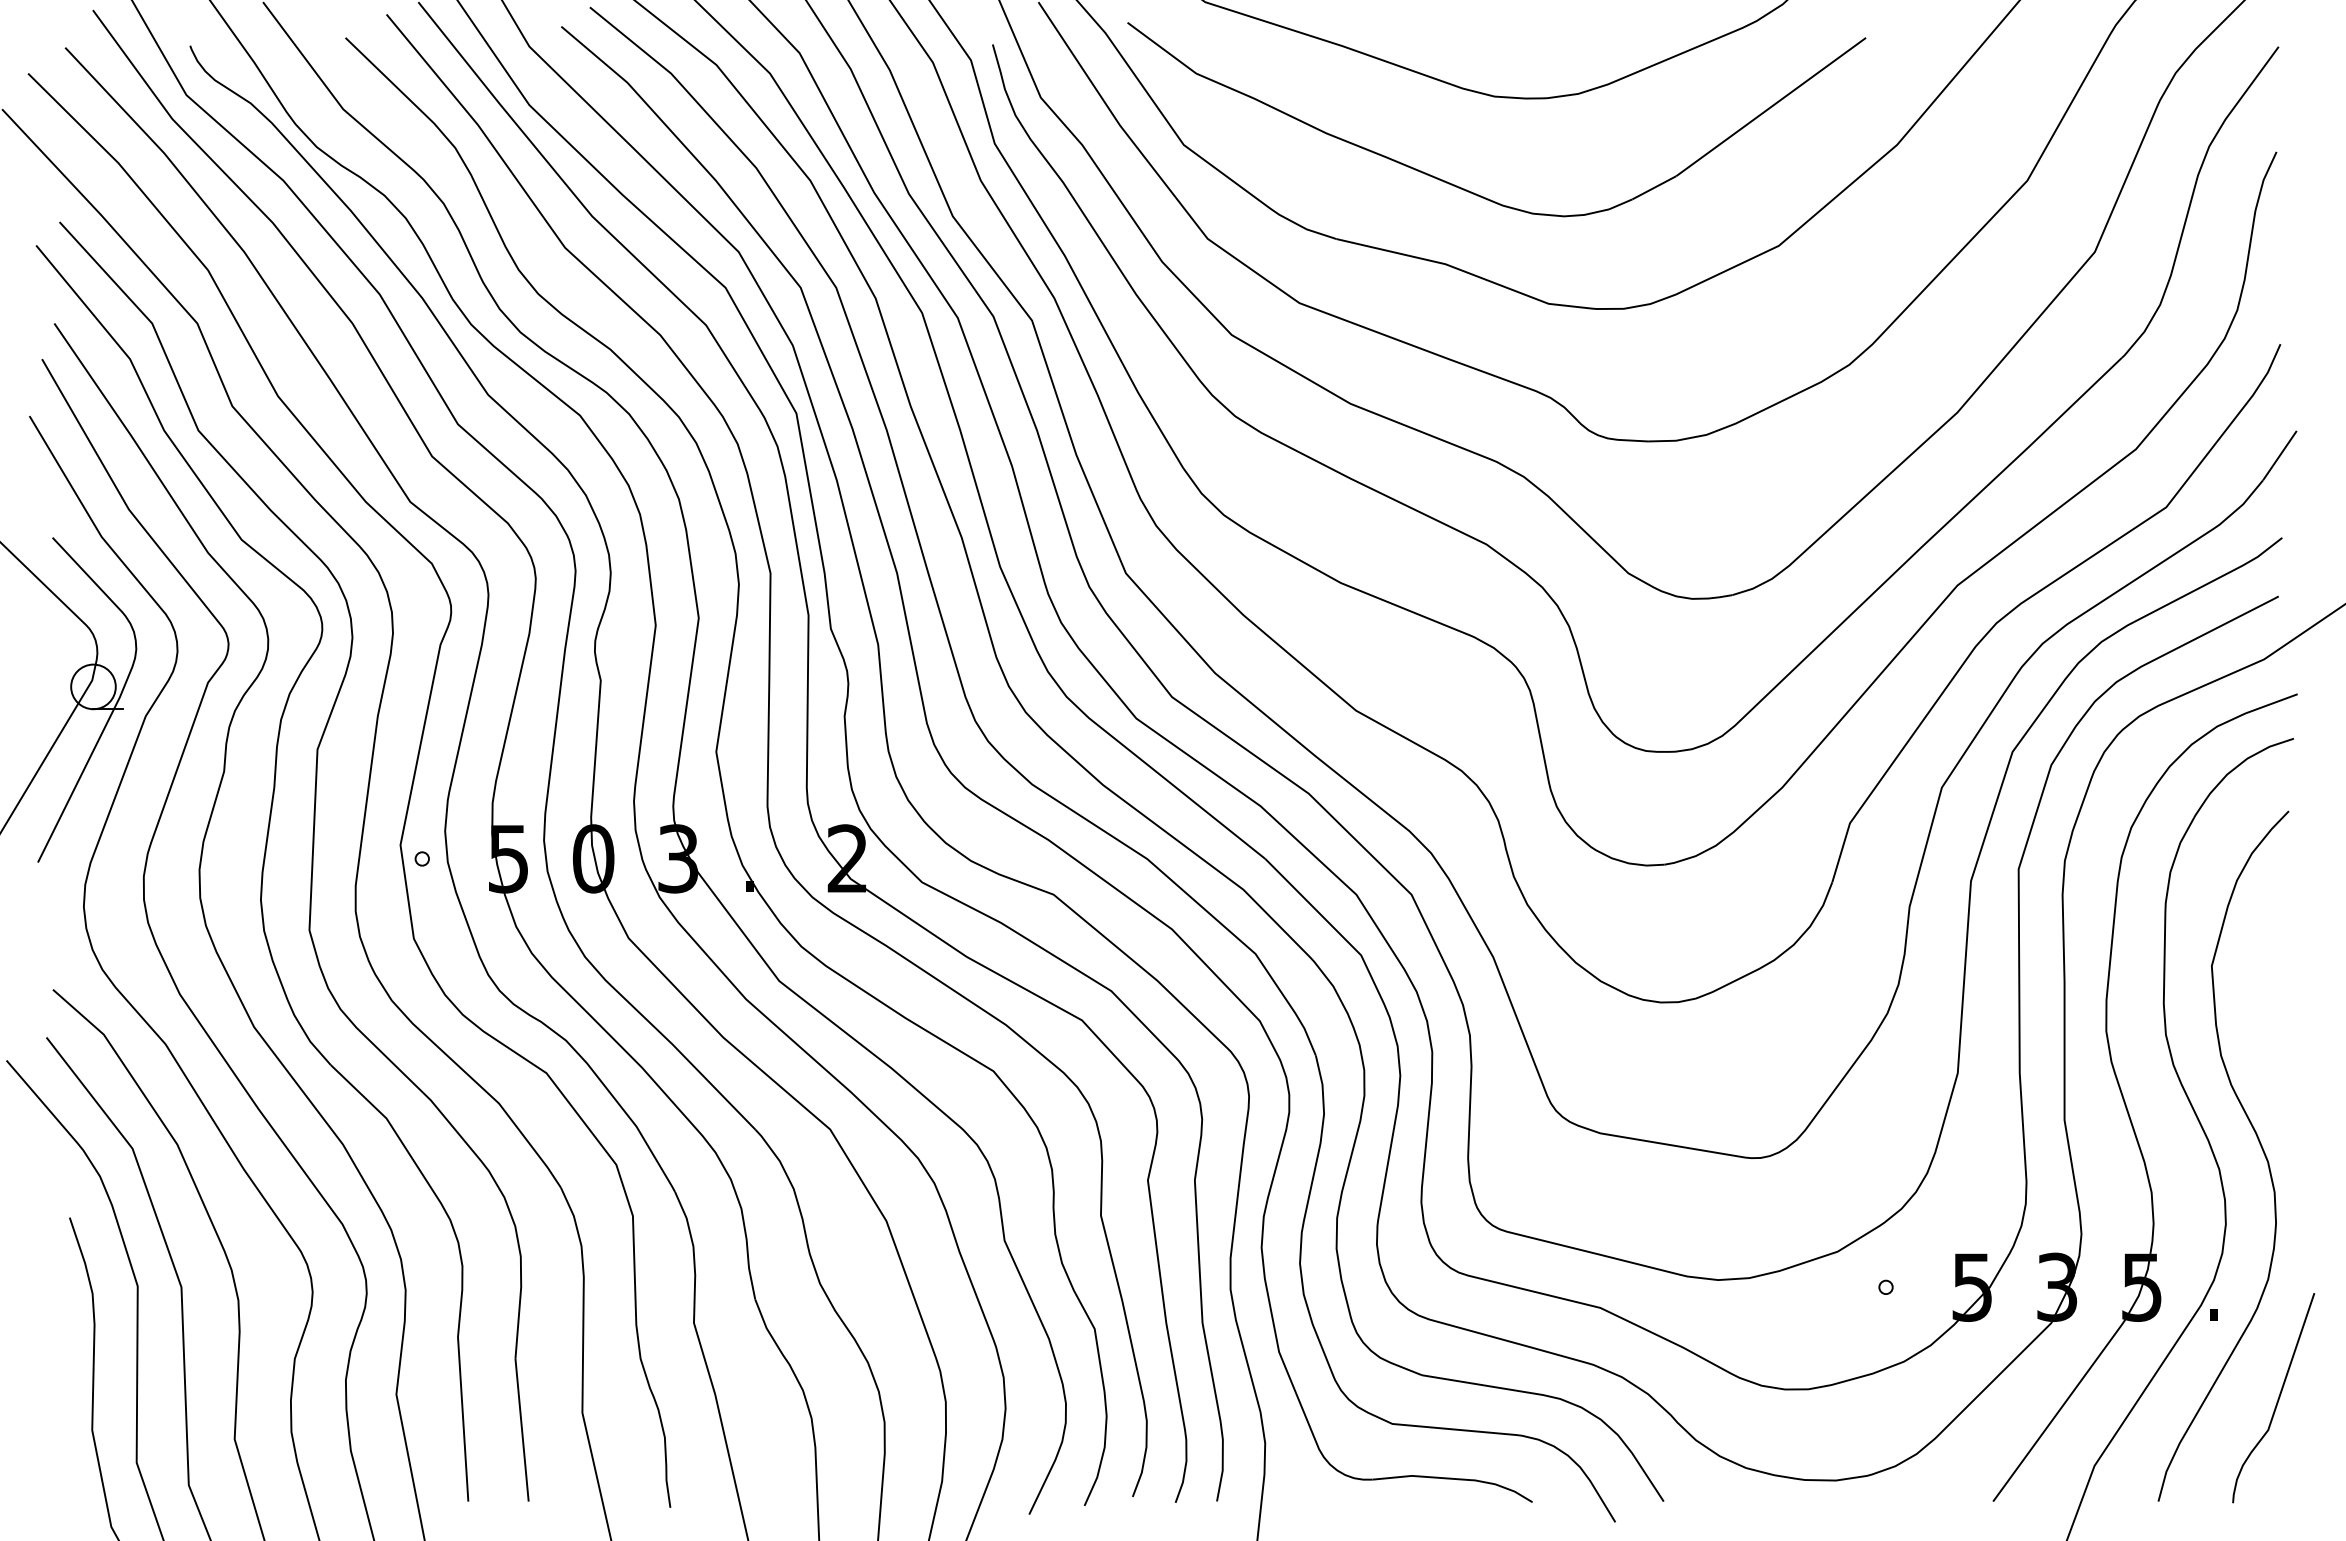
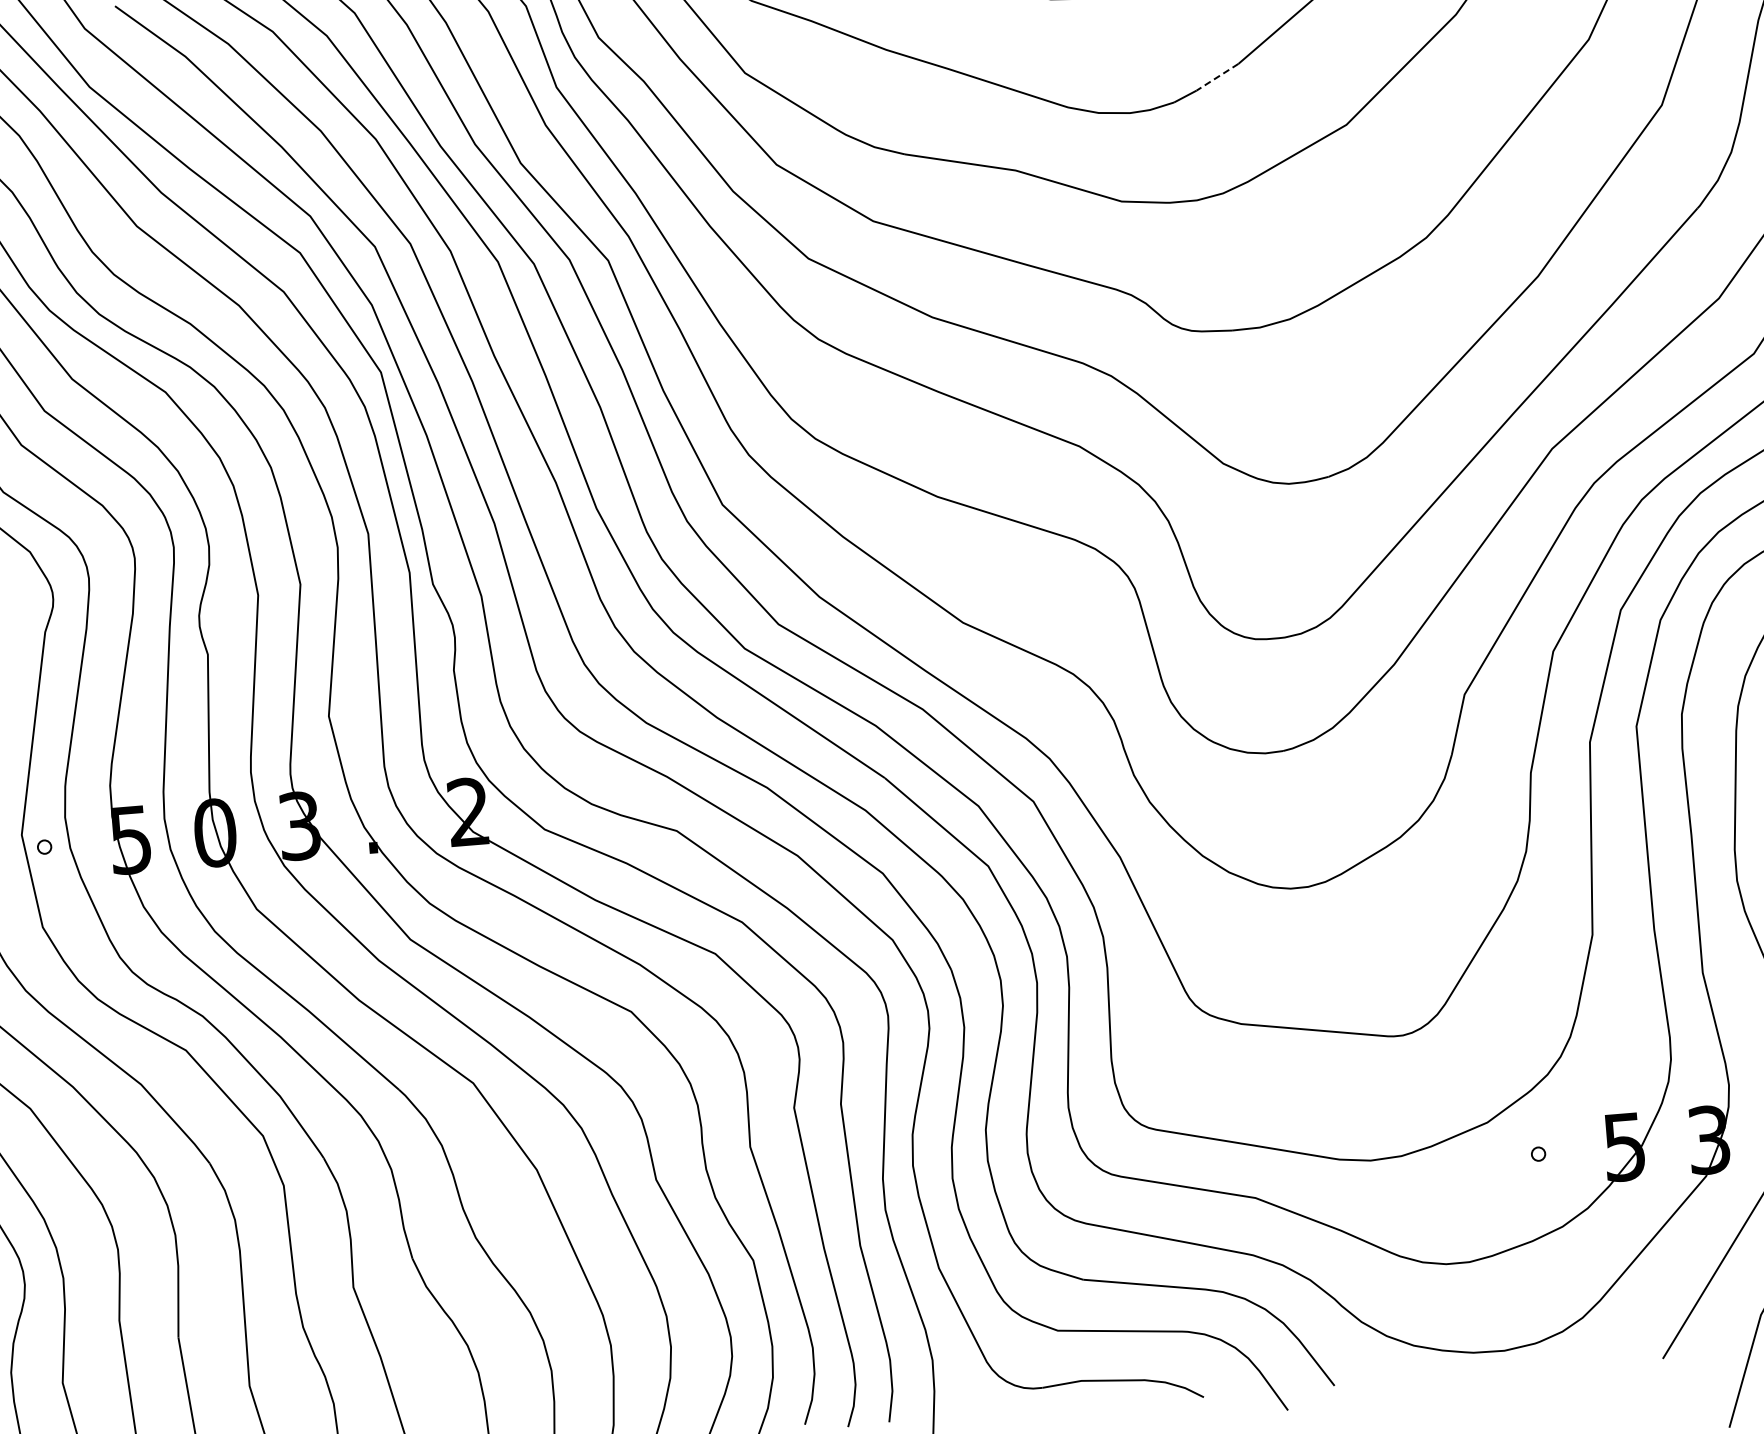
line: (1654, 187) -> (1217, 76), solid -> dashed

